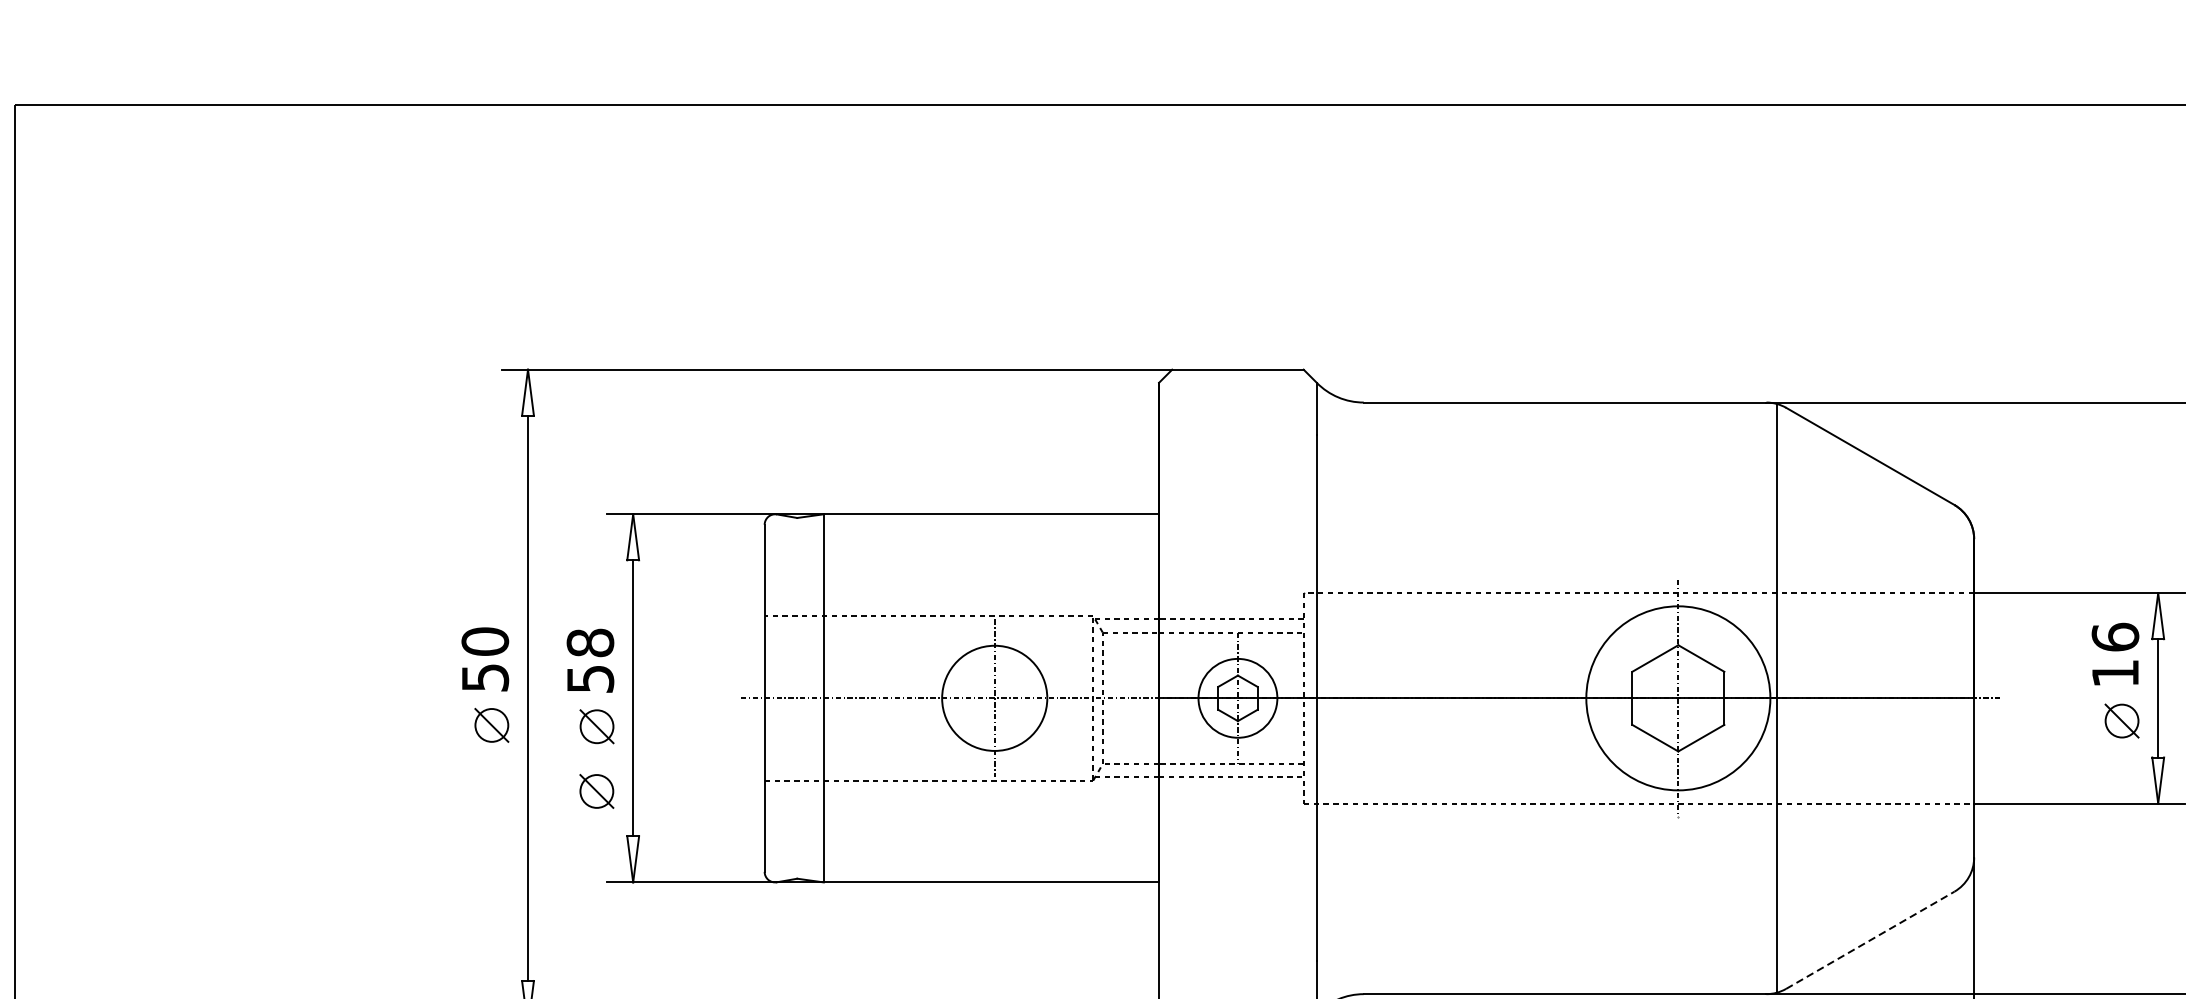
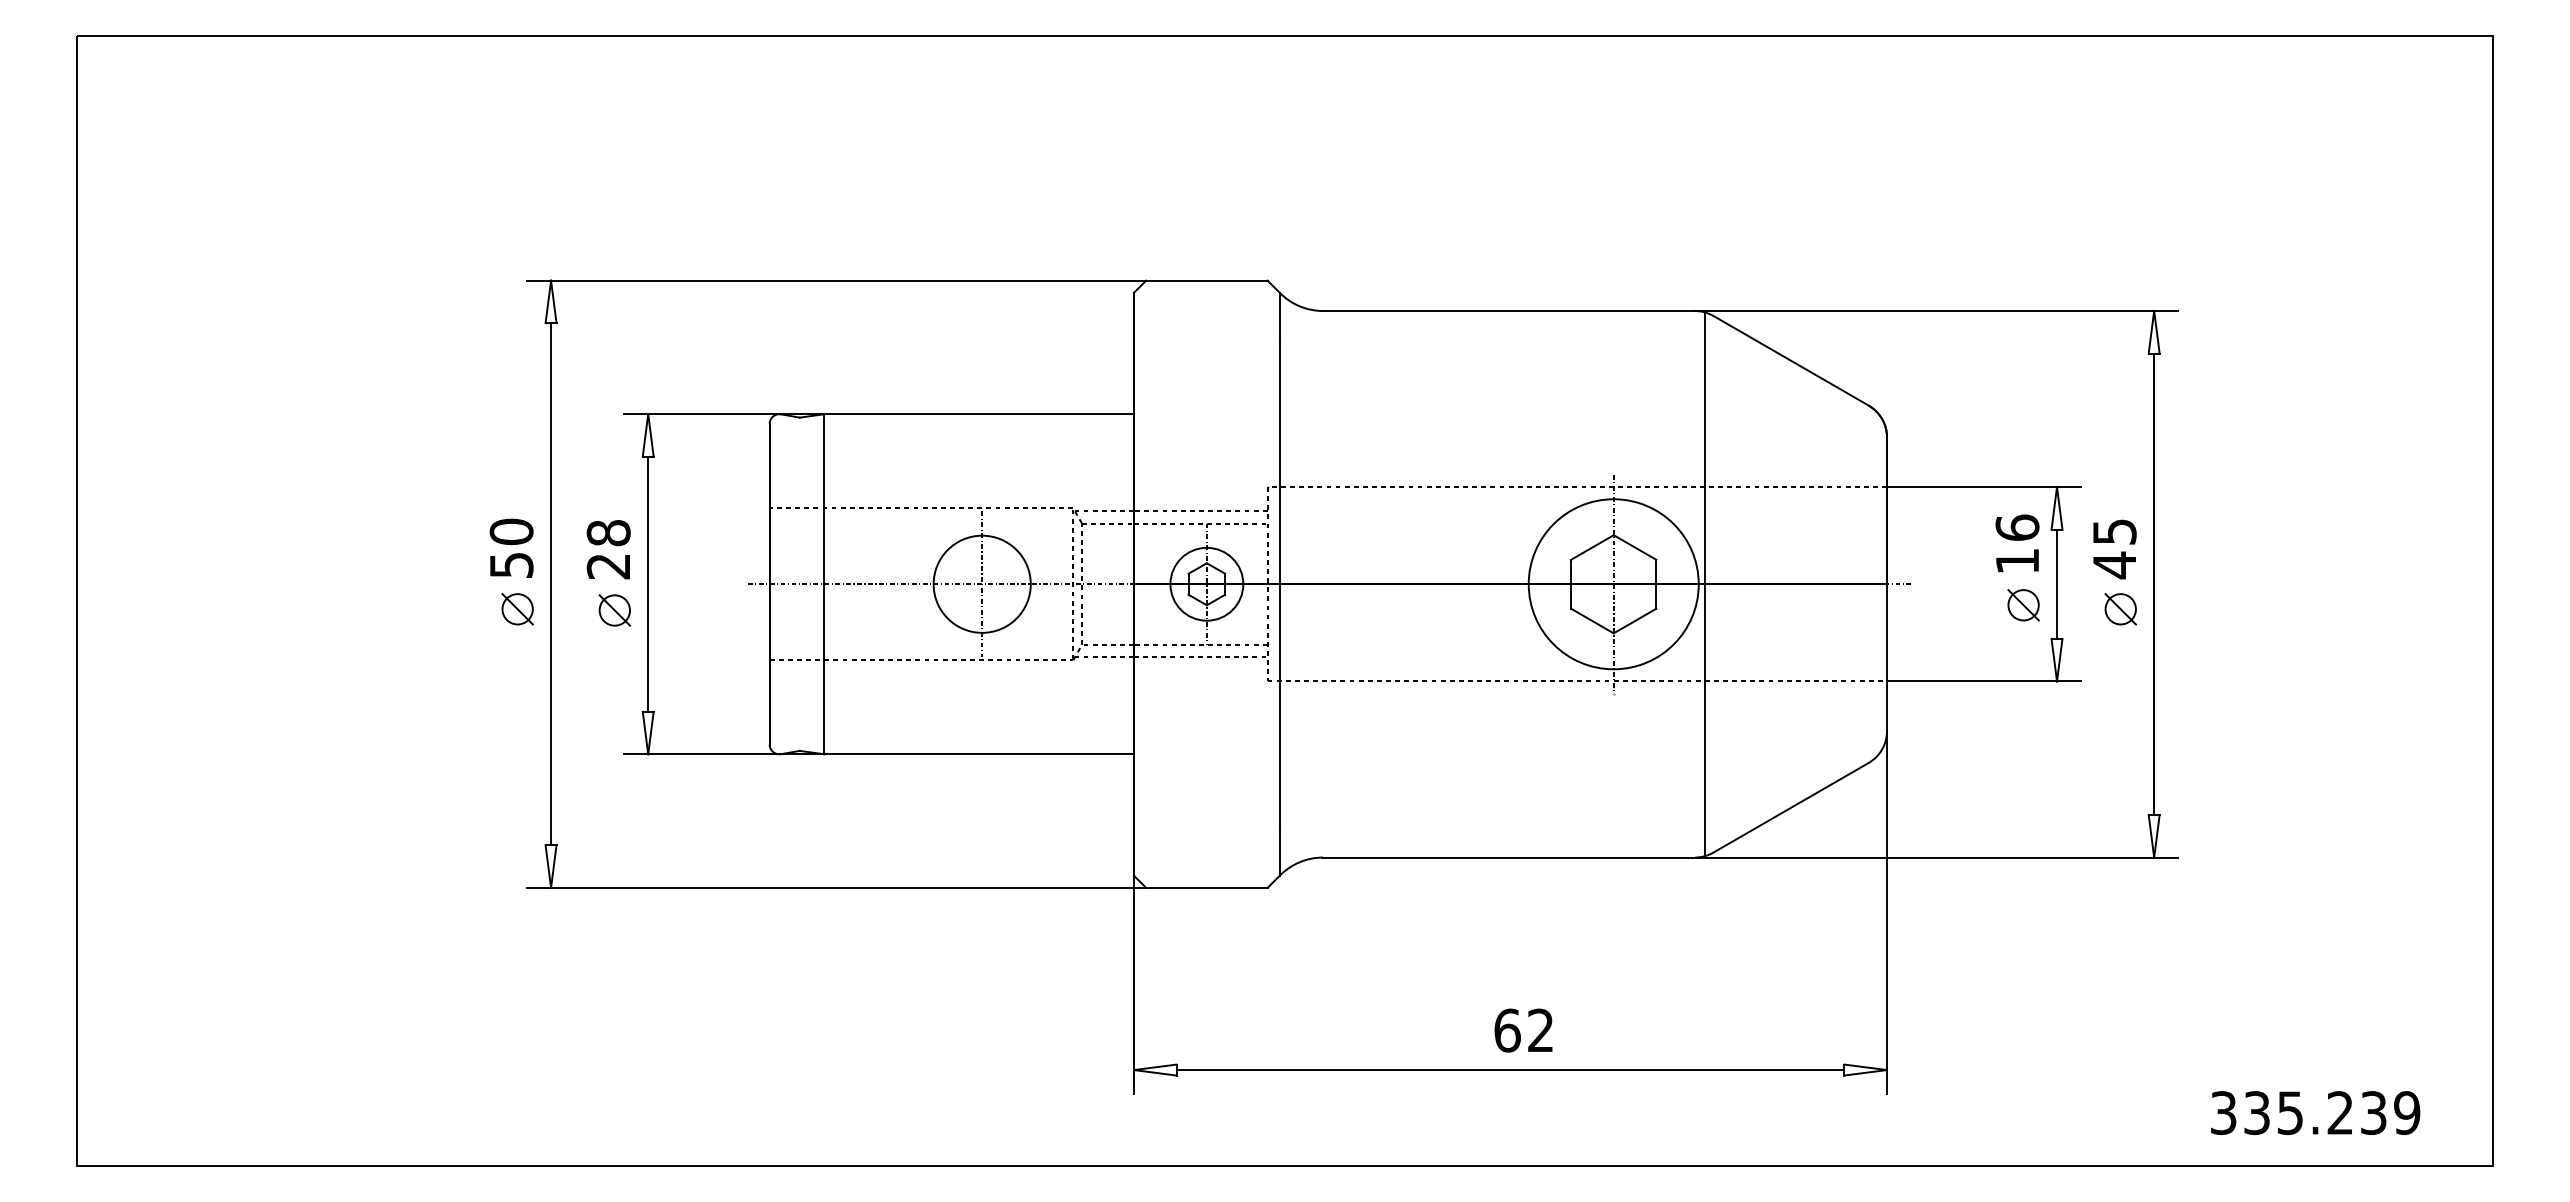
text: (590, 679) -> (608, 566), 58 -> 28
part: (596, 791) -> (614, 670), removed
line: (1870, 939) -> (1791, 807), dashed -> solid

